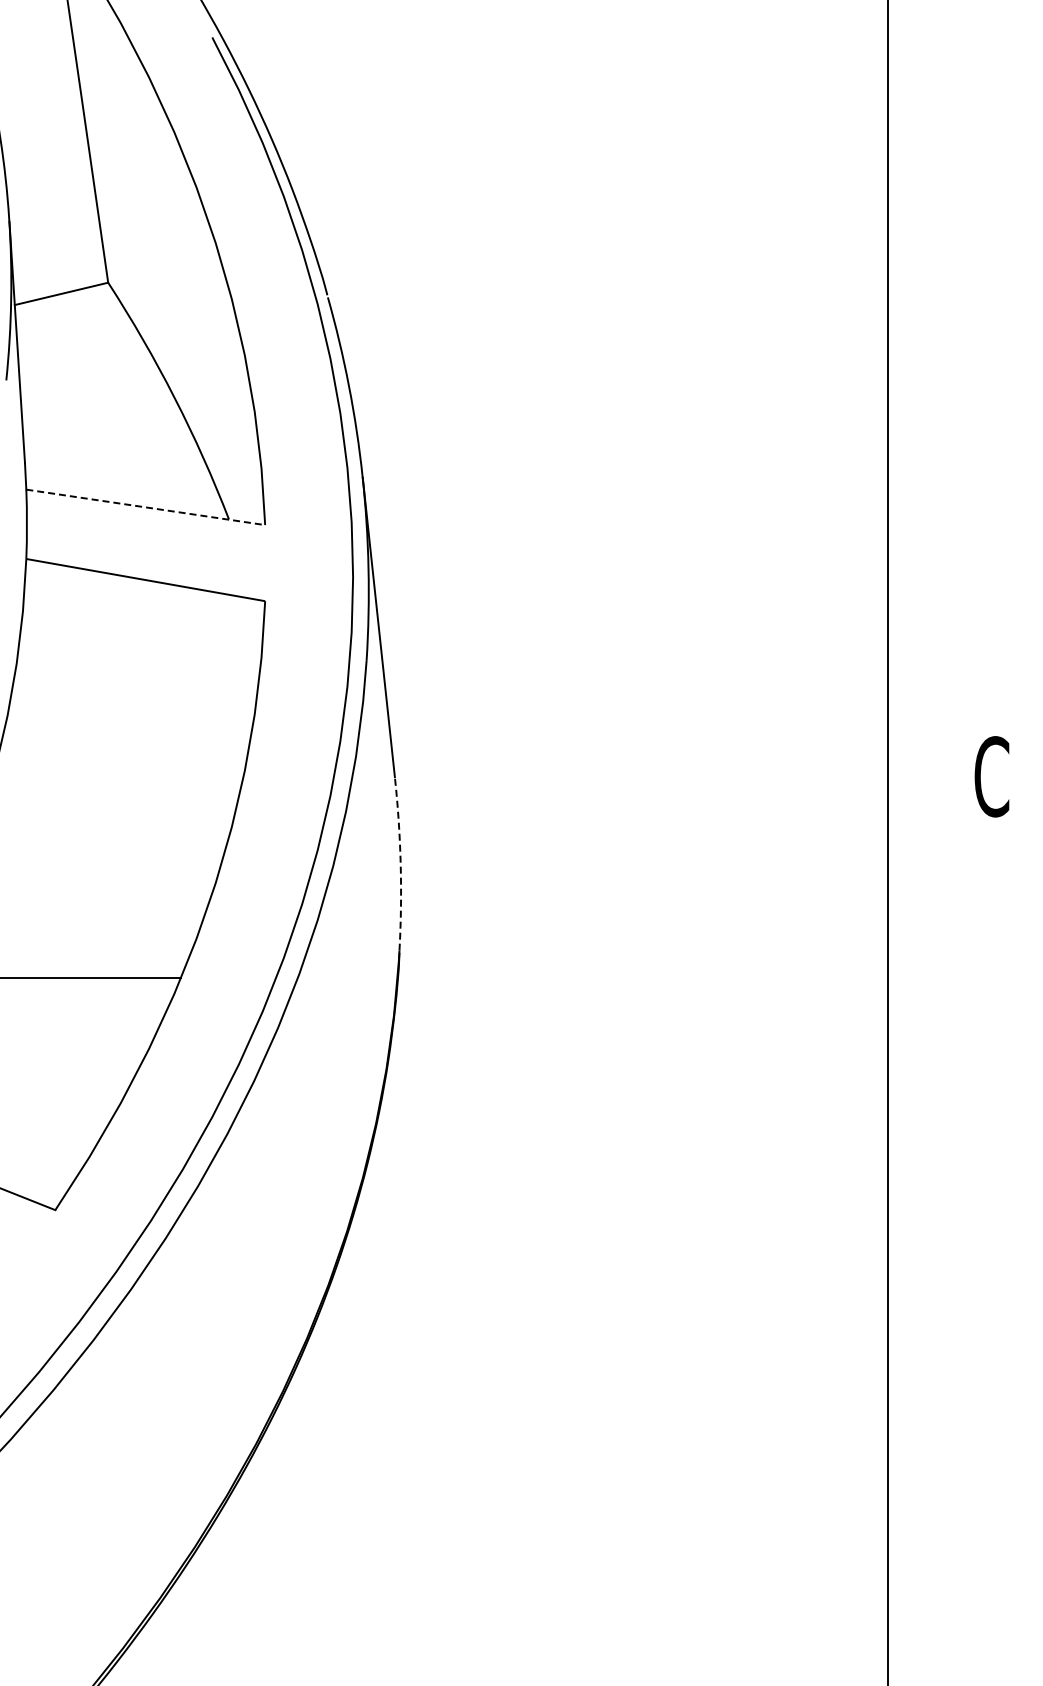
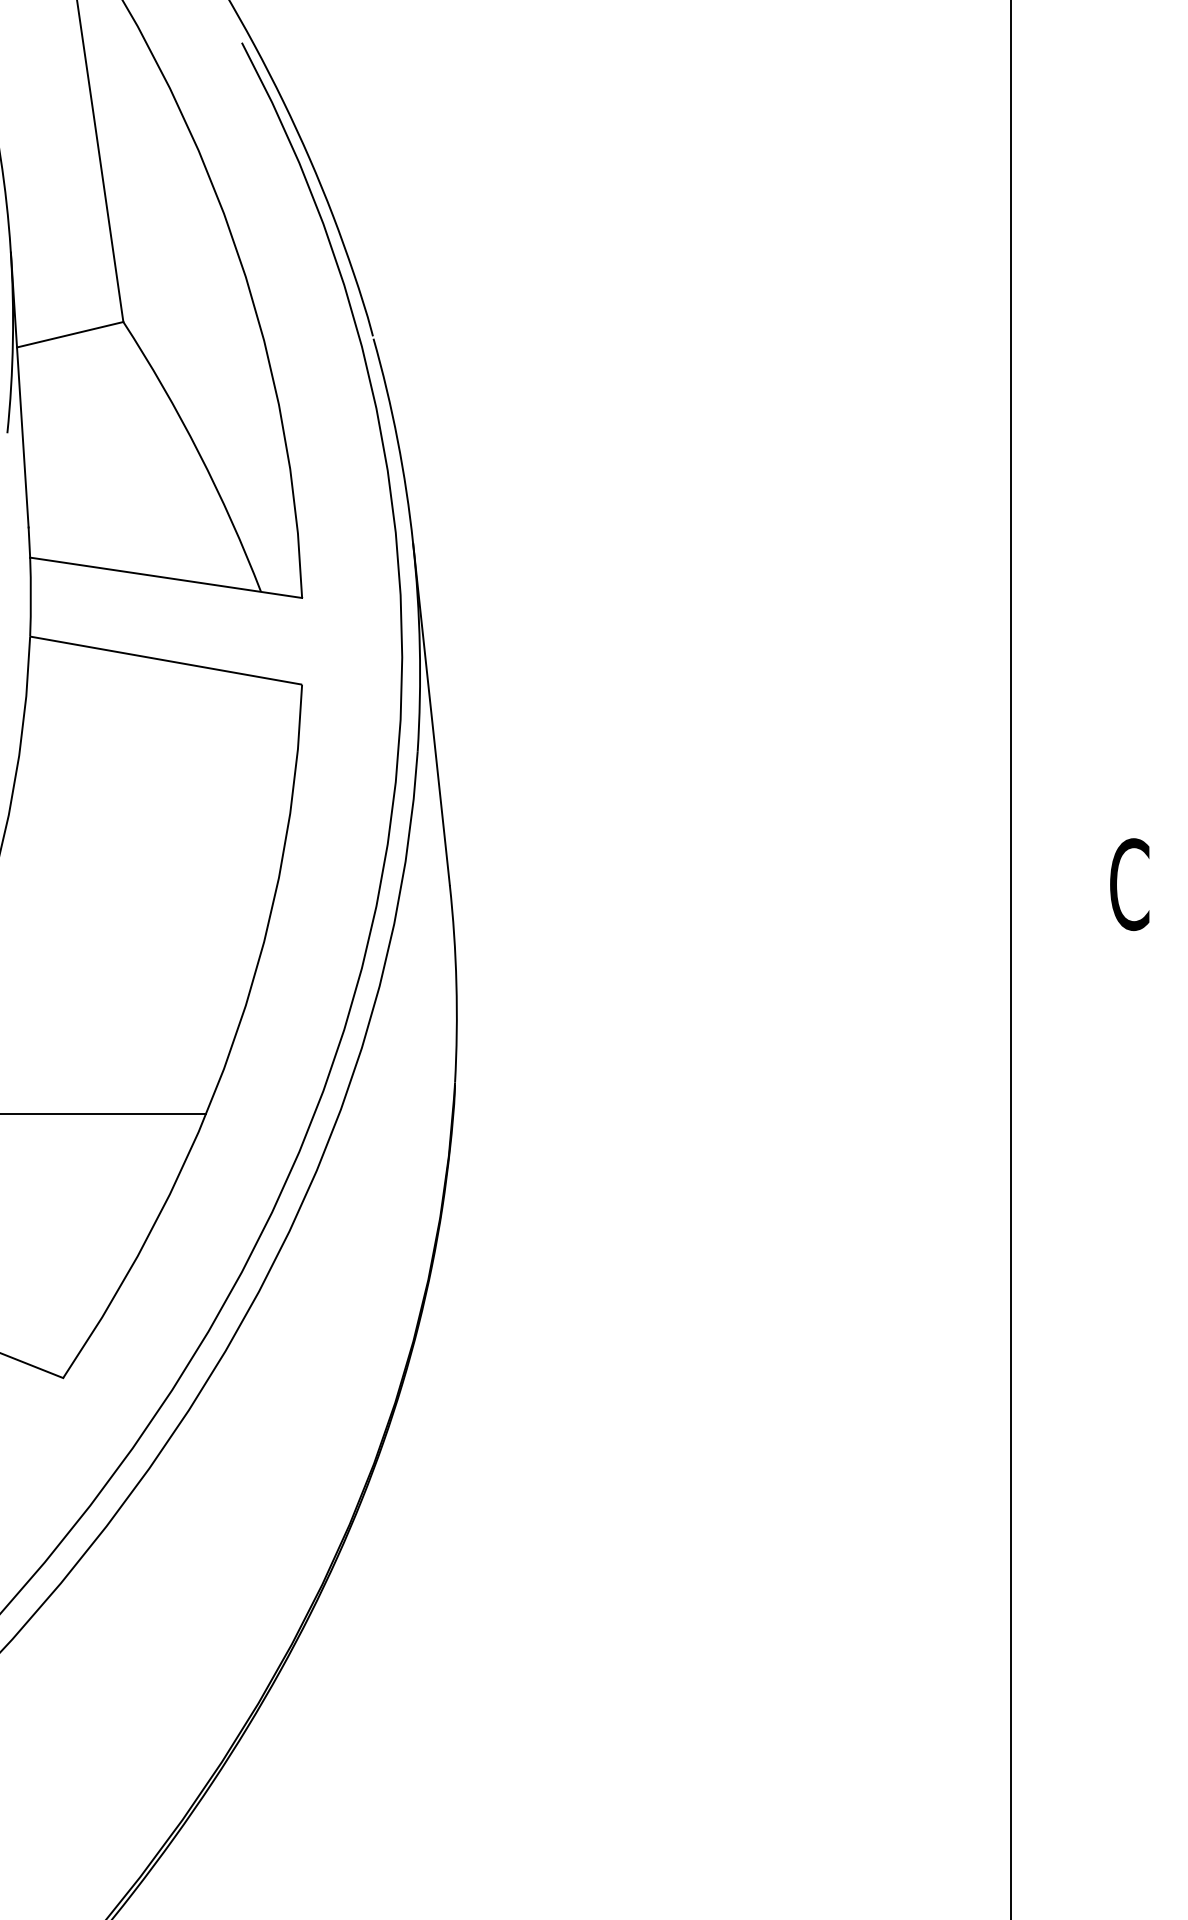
line: (145, 507) -> (165, 577), dashed -> solid
arc: (400, 863) -> (456, 983), dashed -> solid

